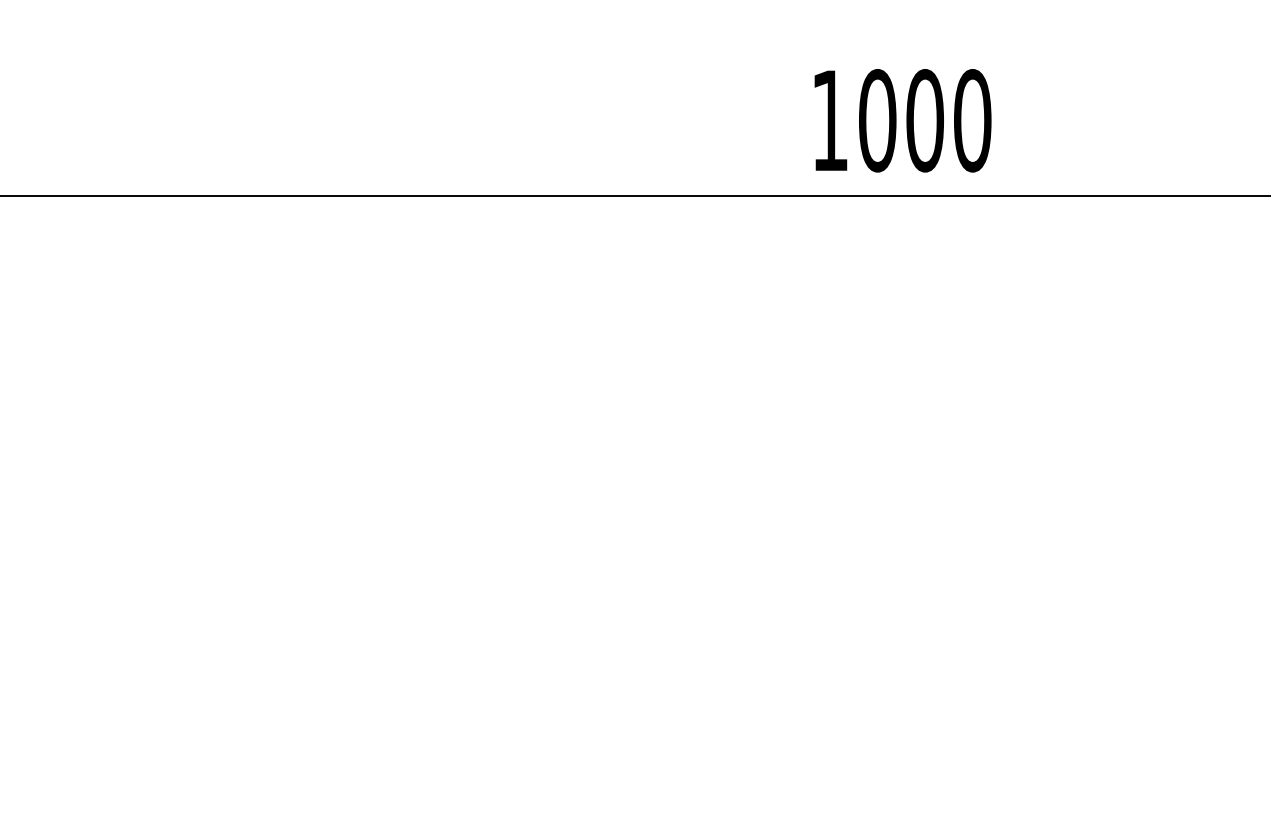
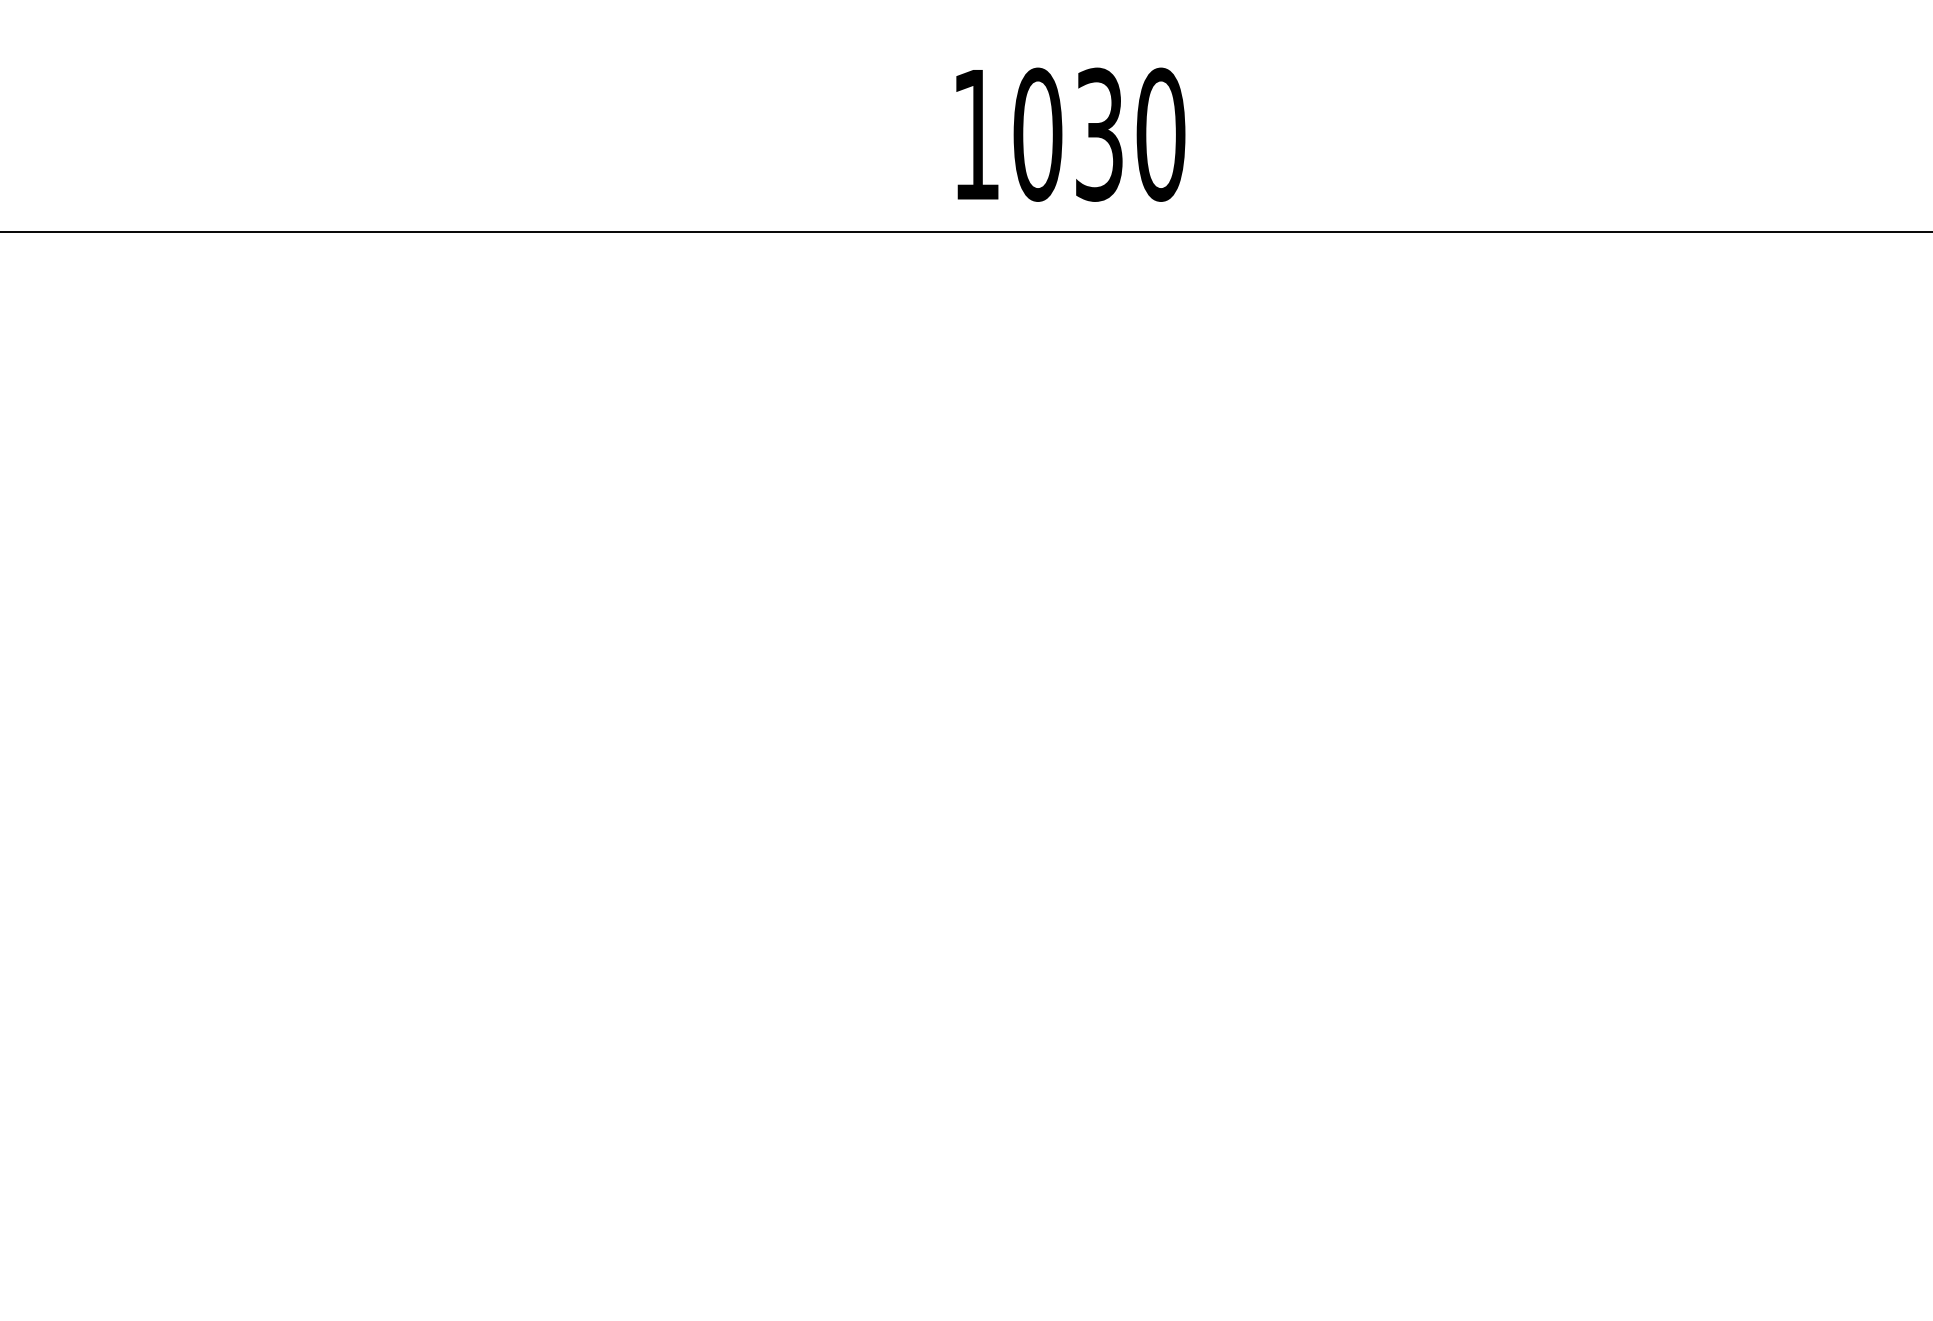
text: (925, 120) -> (1099, 134), 1000 -> 1030

